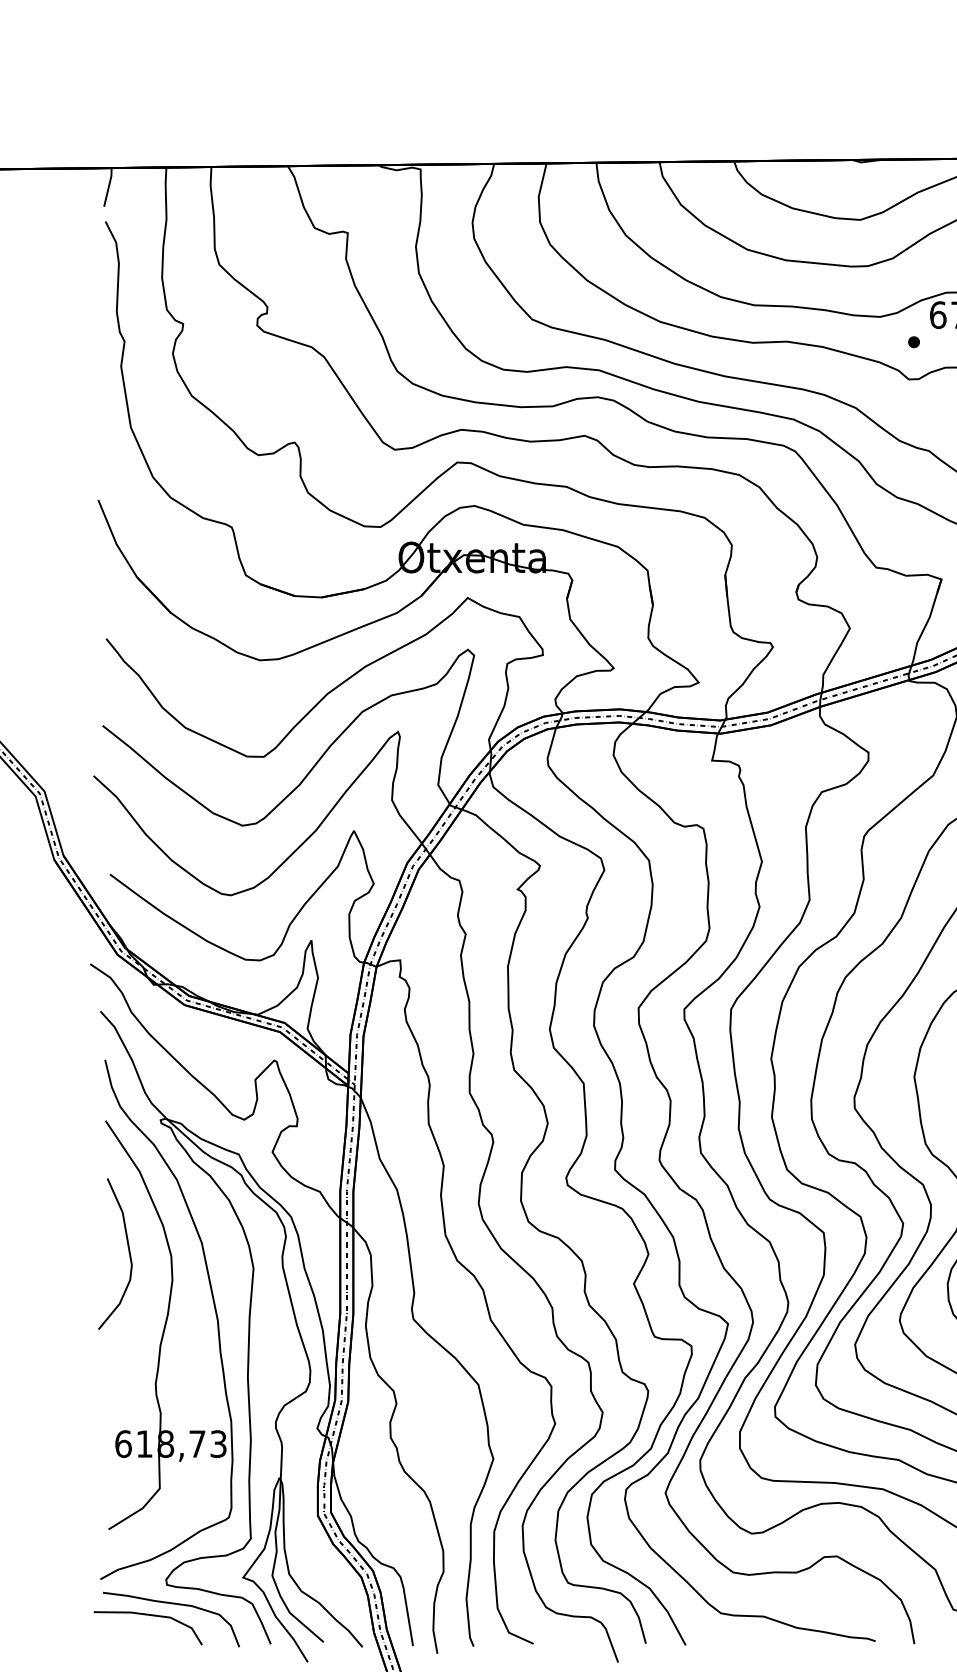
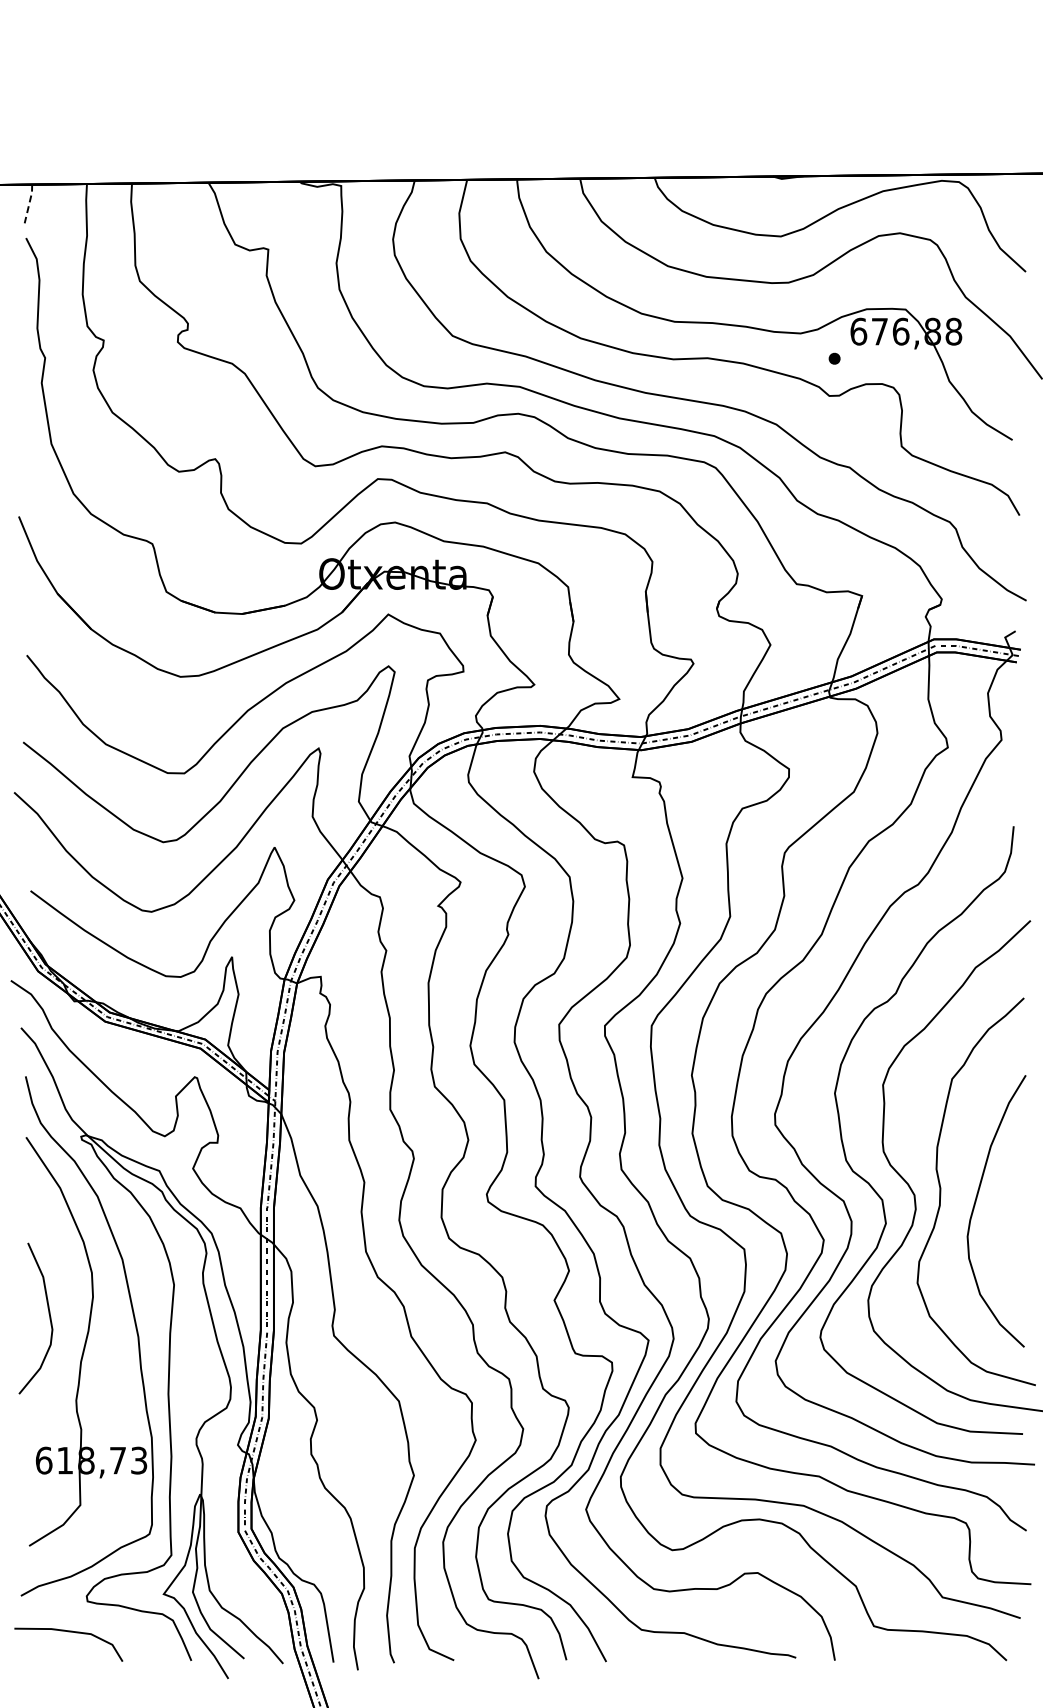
line: (108, 187) -> (29, 204), solid -> dashed
curve: (127, 1249) -> (48, 1314), moved
curve: (174, 1604) -> (95, 1621), removed

